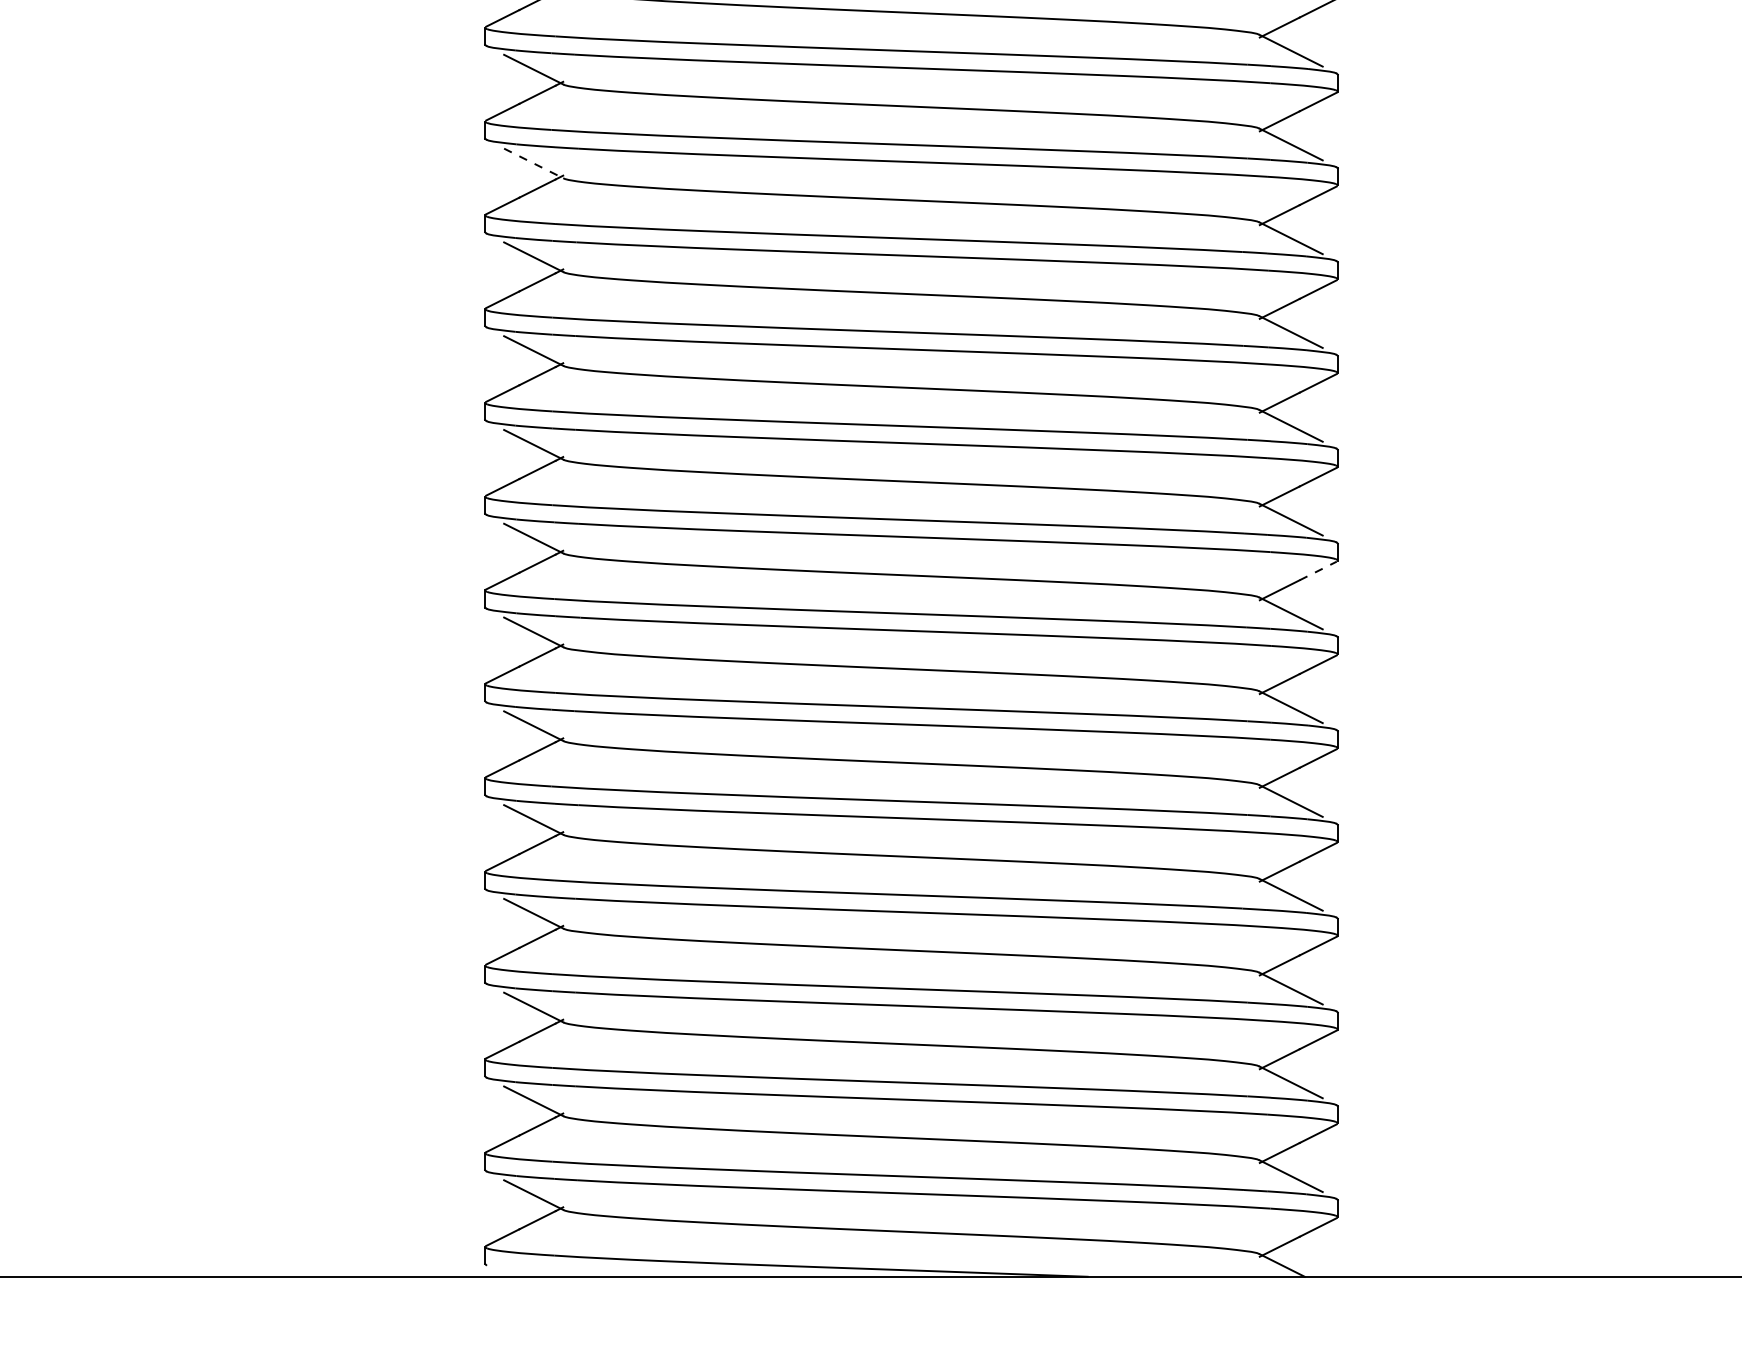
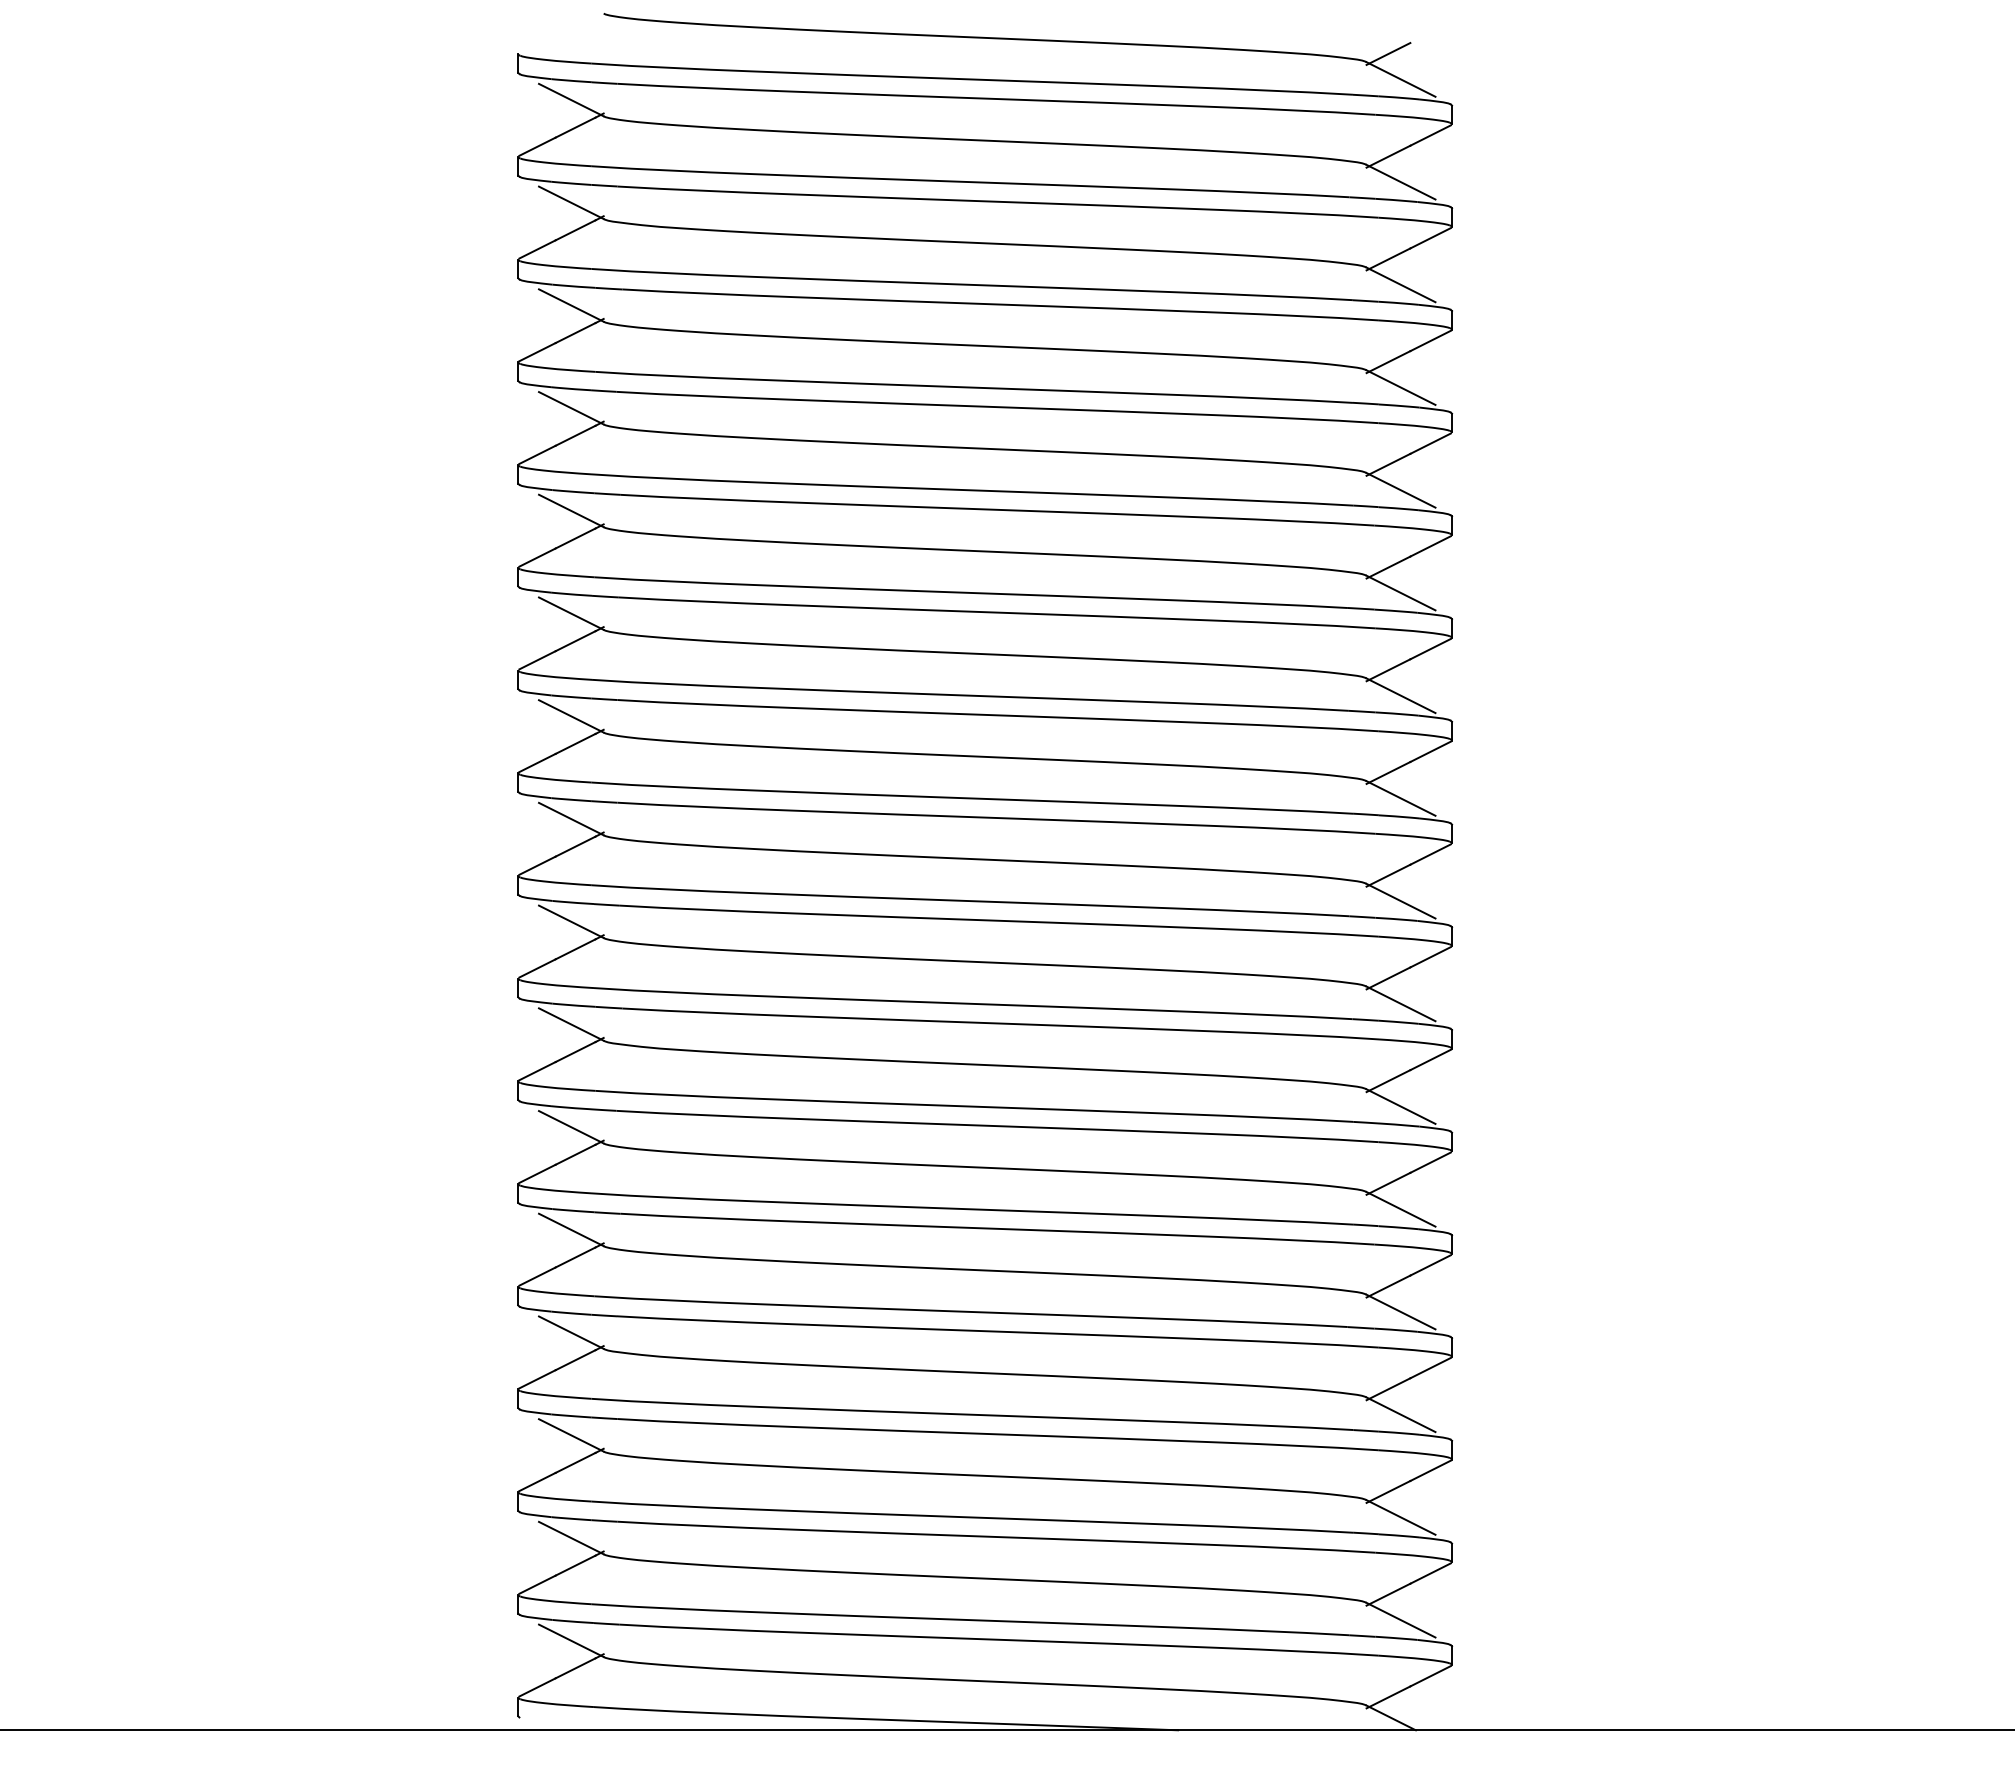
line: (533, 163) -> (571, 511), dashed -> solid
line: (1318, 571) -> (1430, 957), dashed -> solid

